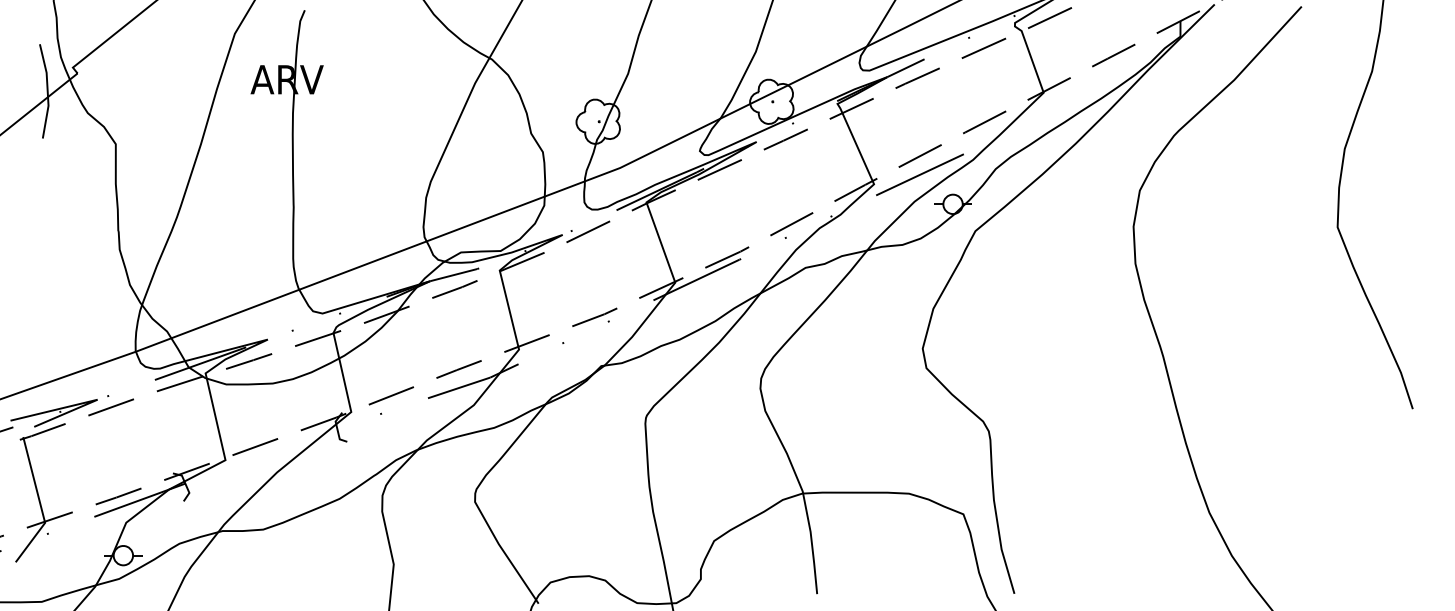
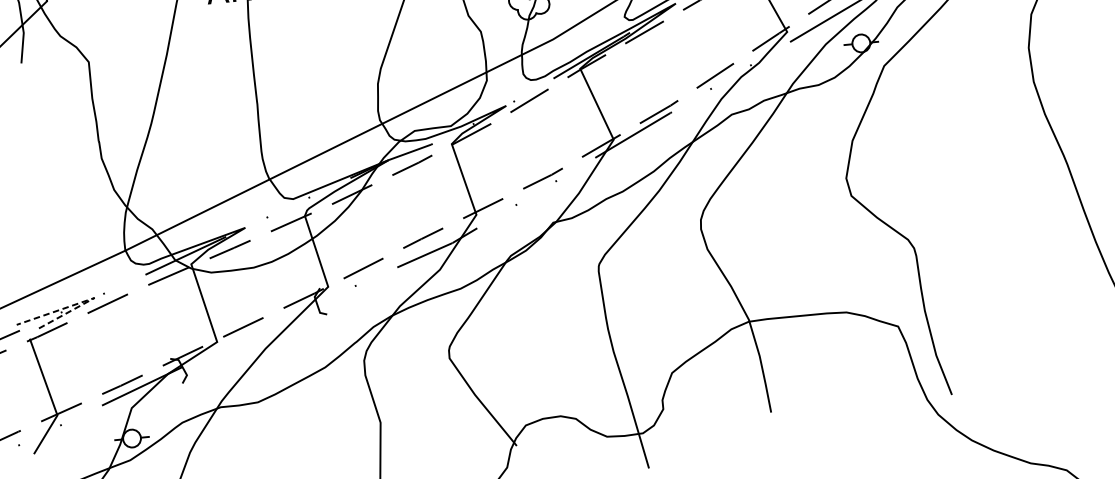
line: (87, 402) -> (85, 301), solid -> dashed

